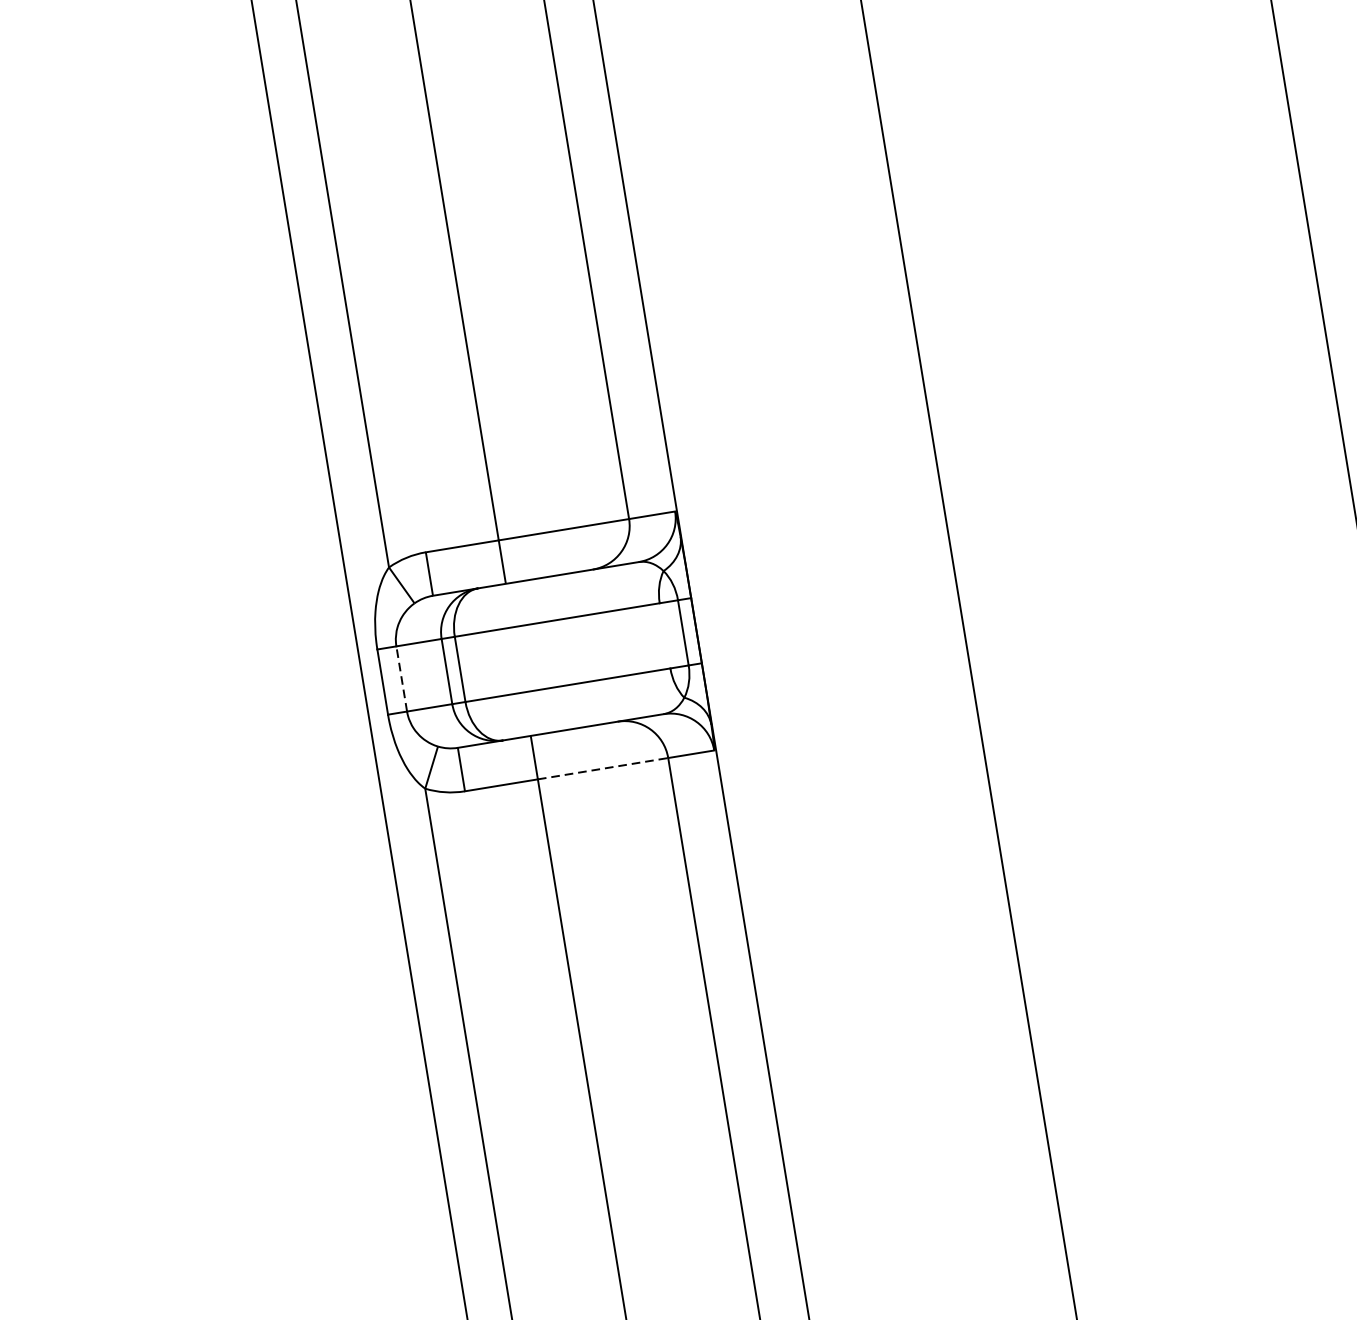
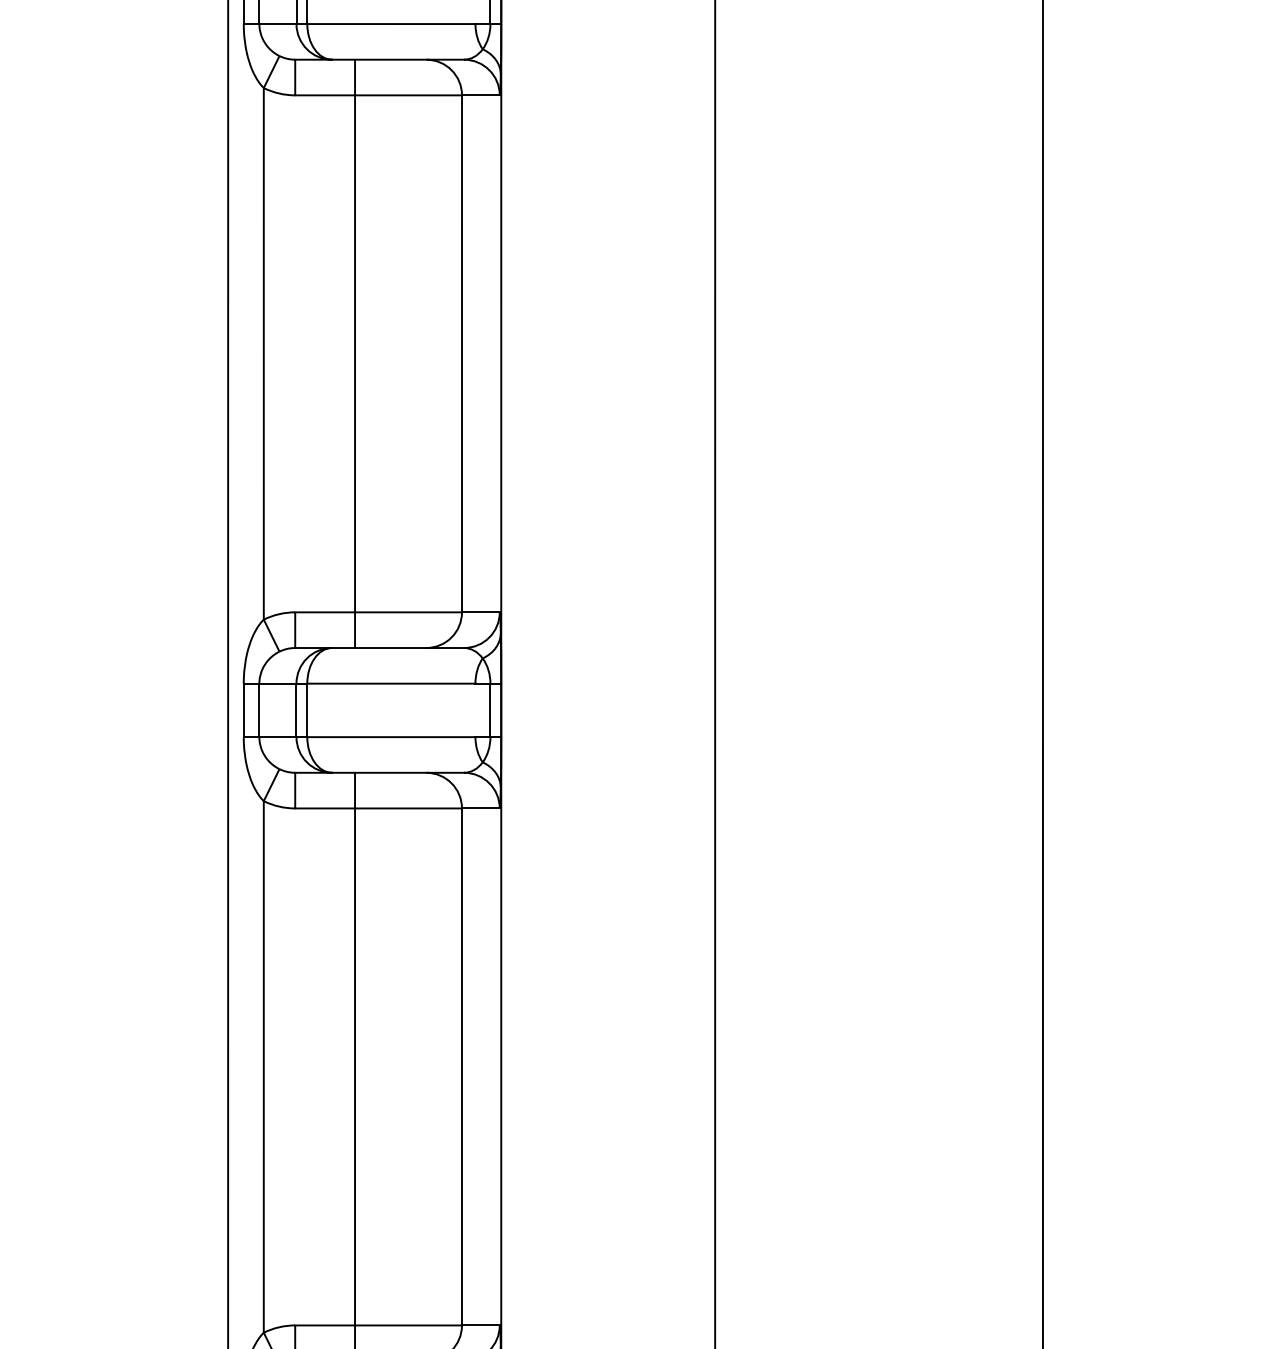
line: (401, 679) -> (259, 710), dashed -> solid
line: (604, 768) -> (409, 808), dashed -> solid

